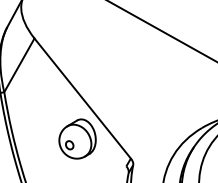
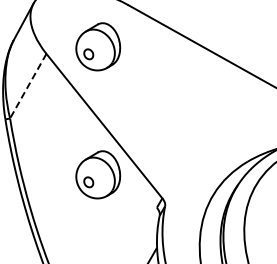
part: (77, 32) -> (98, 46), added
line: (19, 65) -> (28, 86), solid -> dashed

